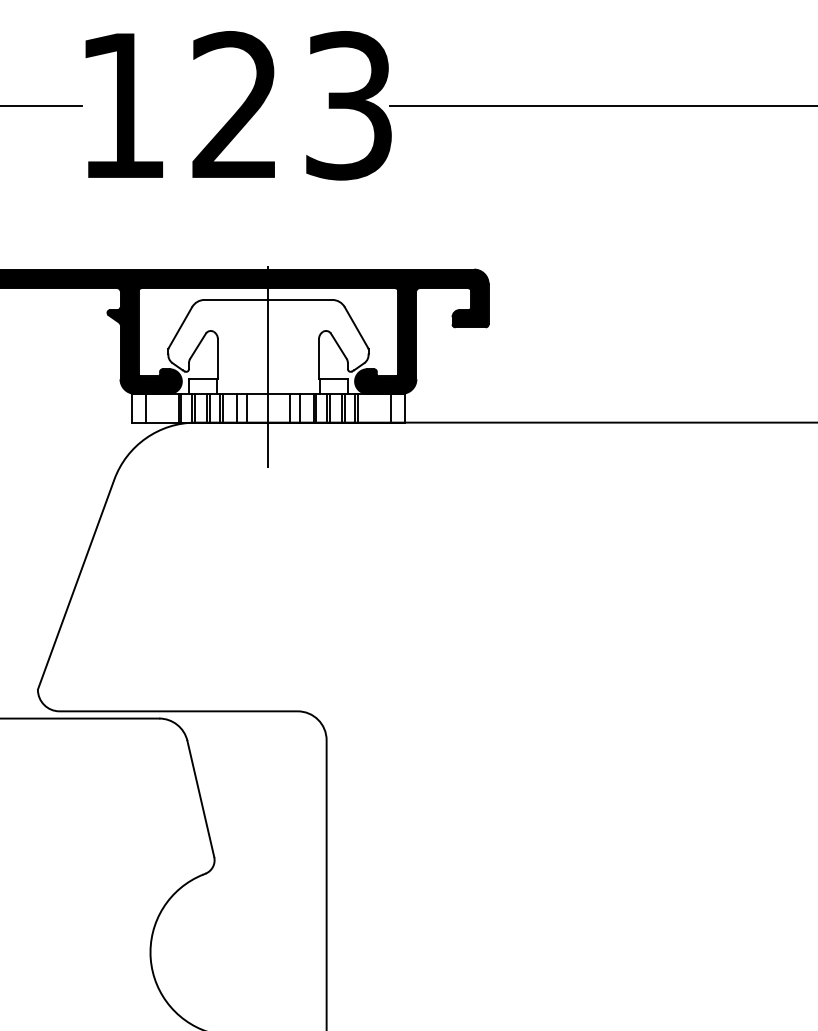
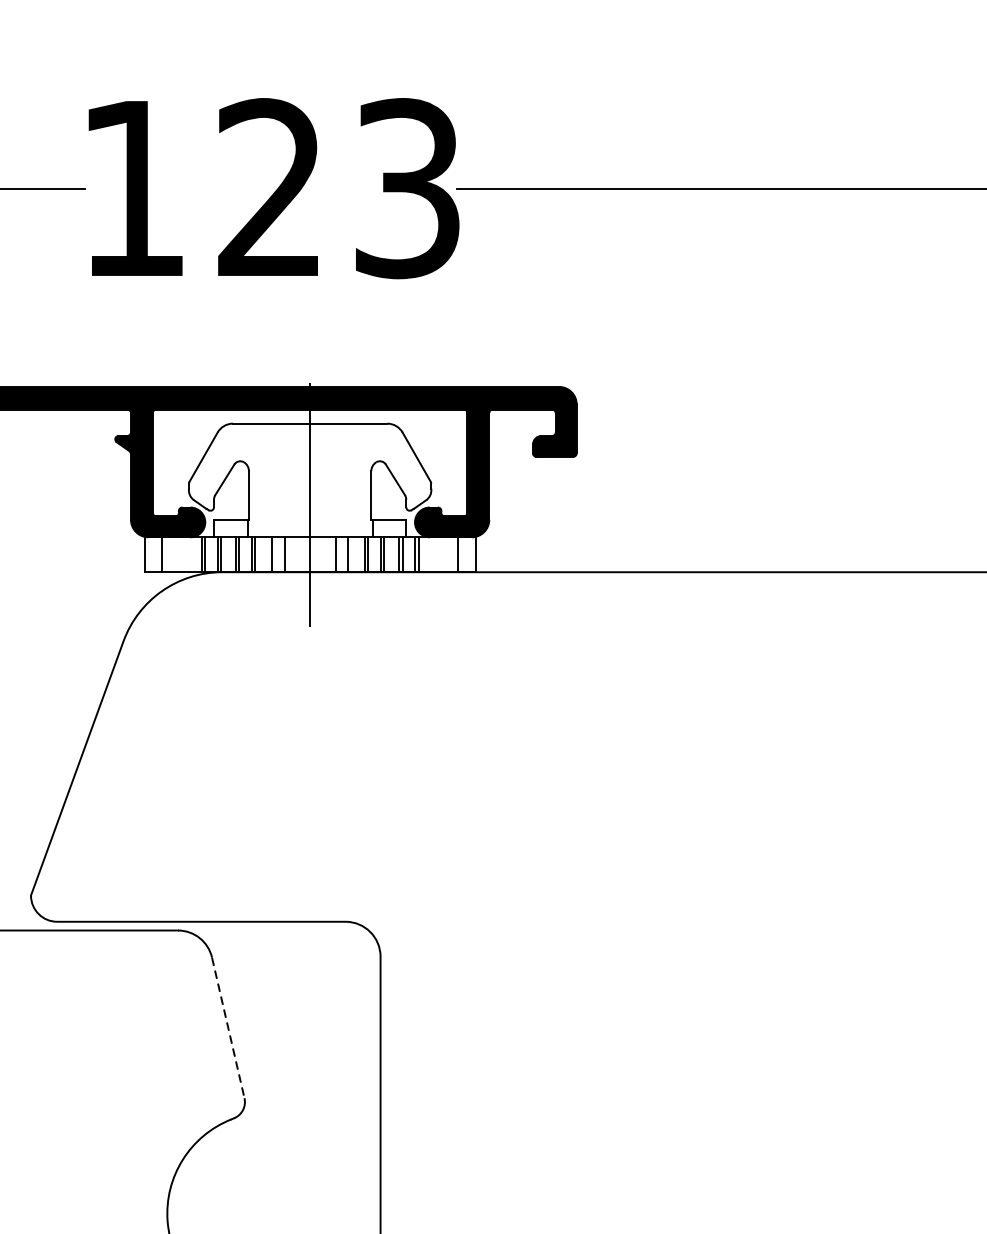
line: (200, 799) -> (227, 1028), solid -> dashed

